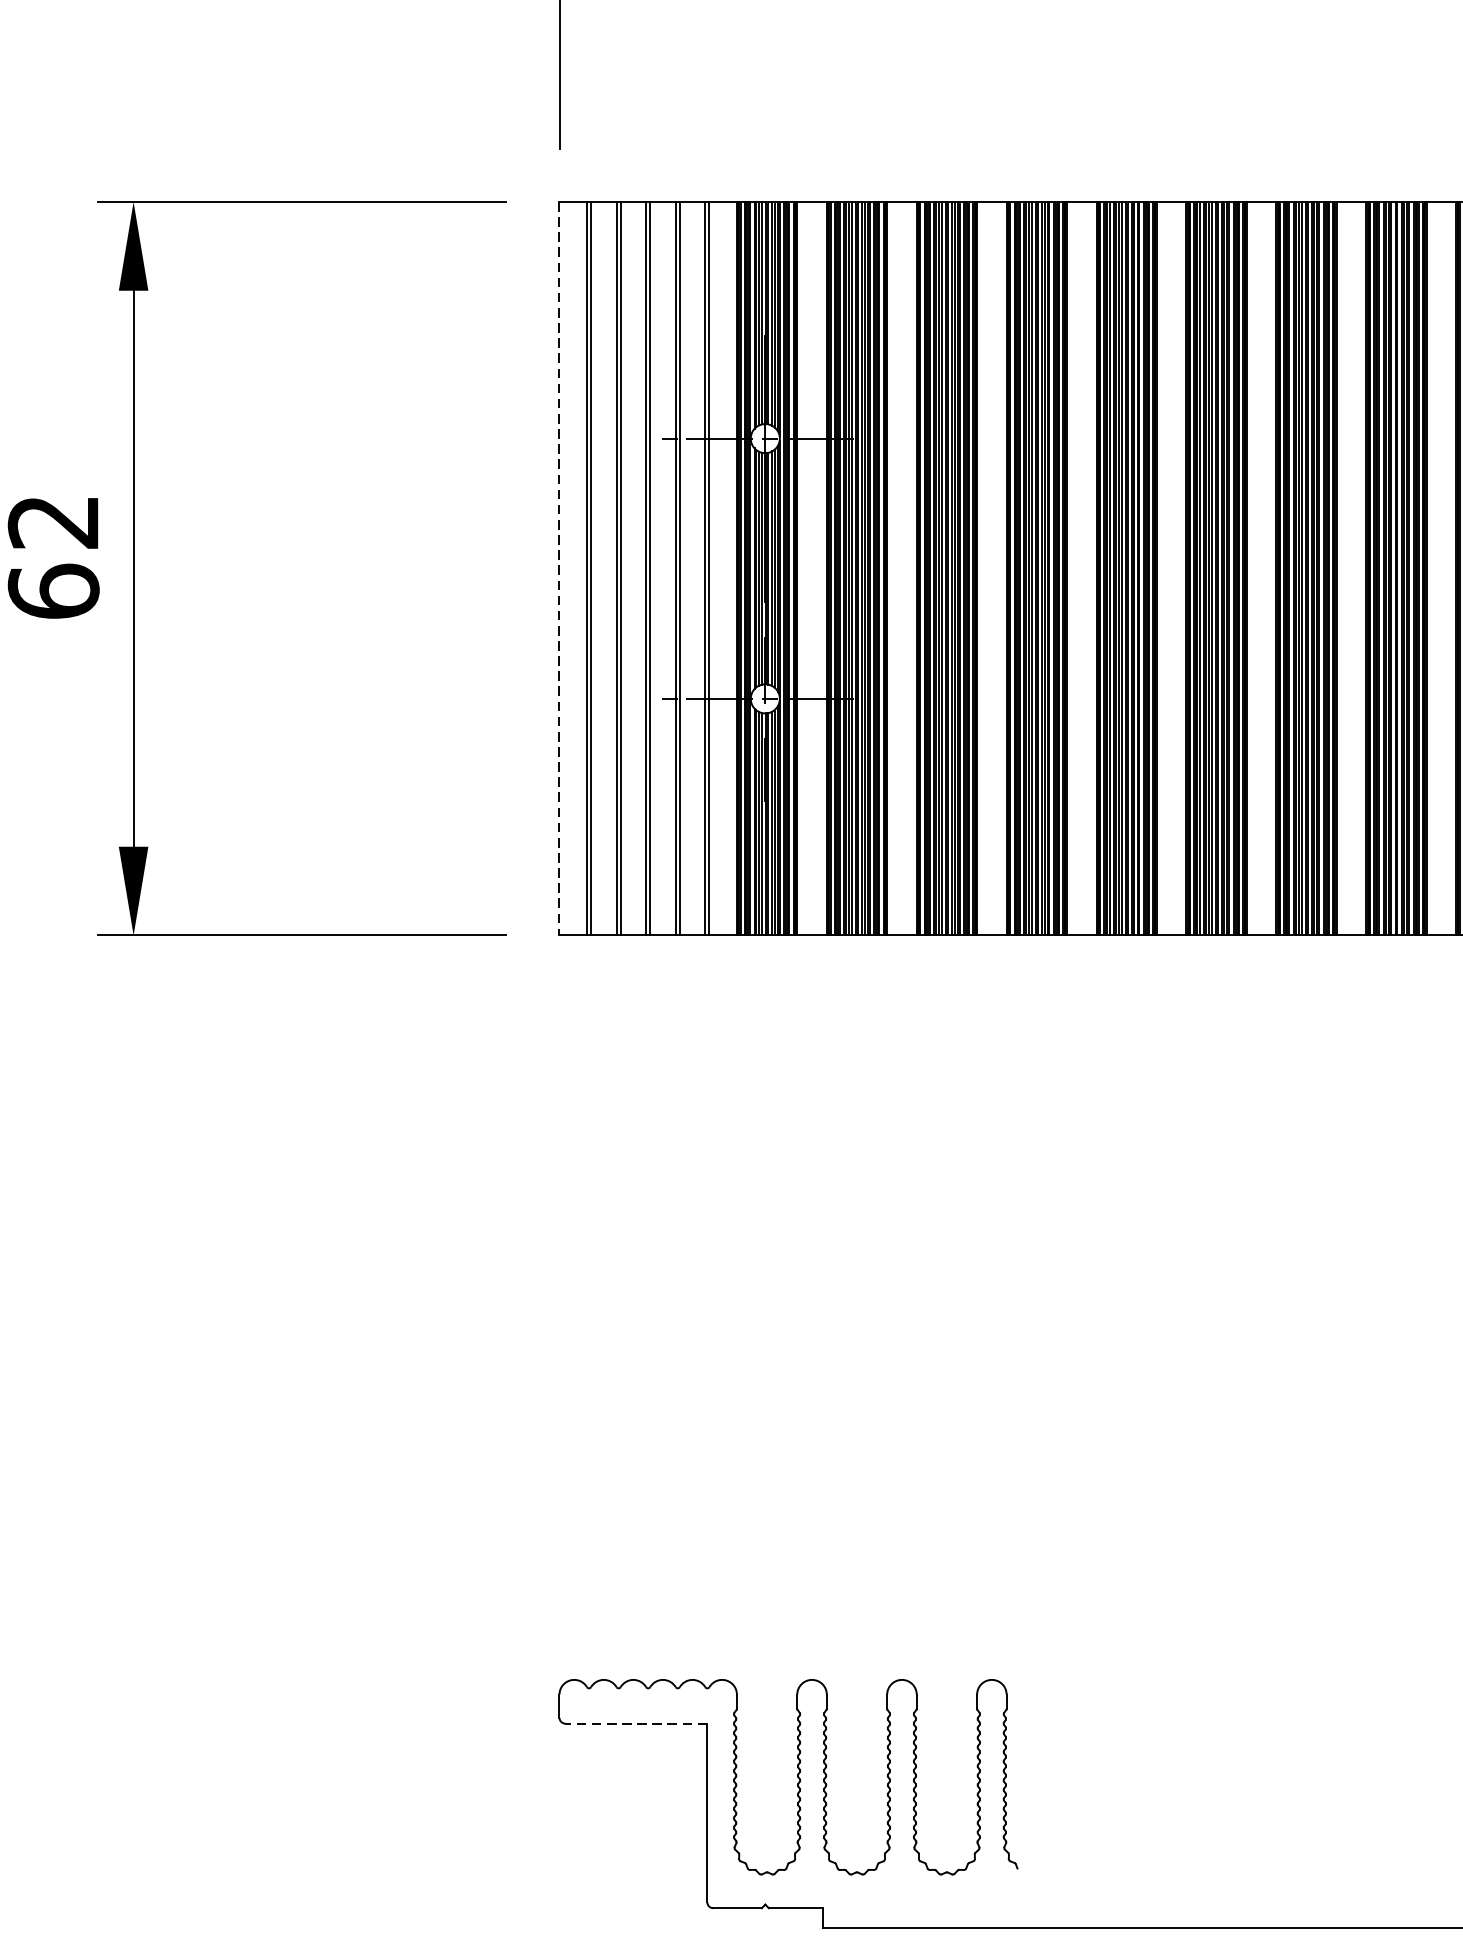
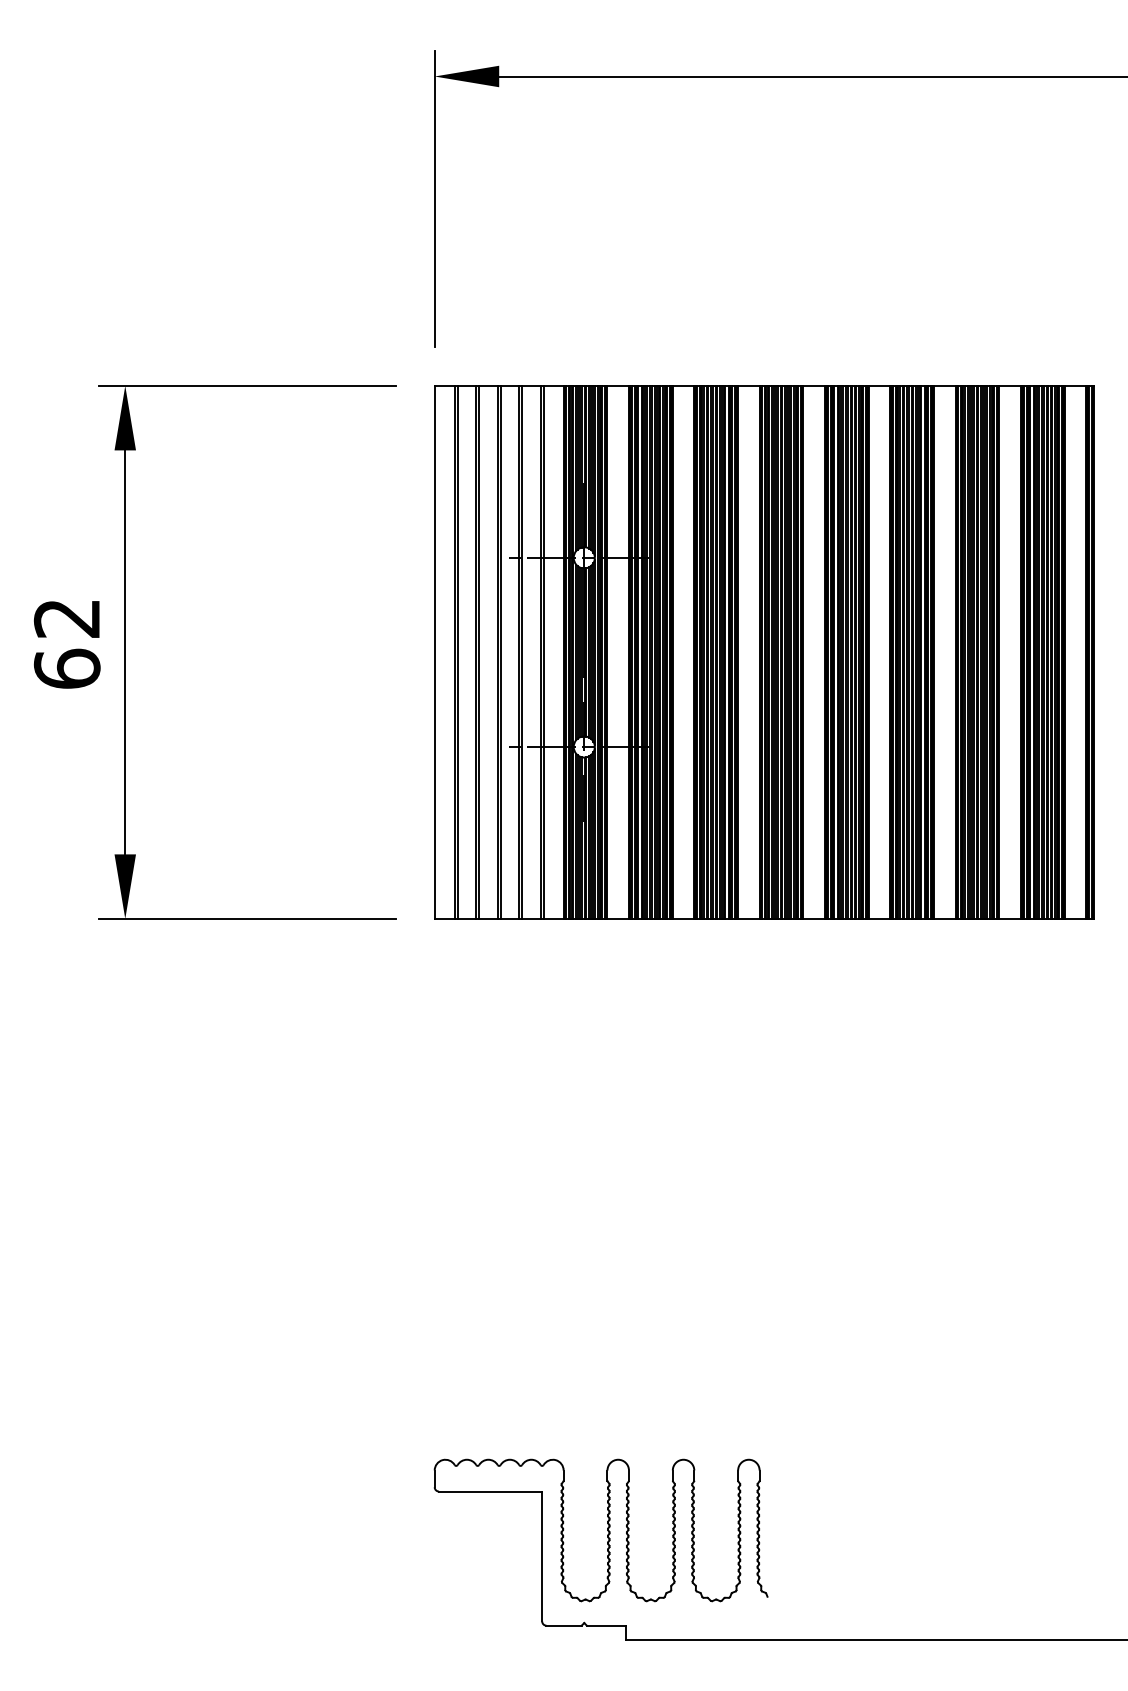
line: (559, 568) -> (434, 652), dashed -> solid
line: (636, 1723) -> (490, 1491), dashed -> solid

